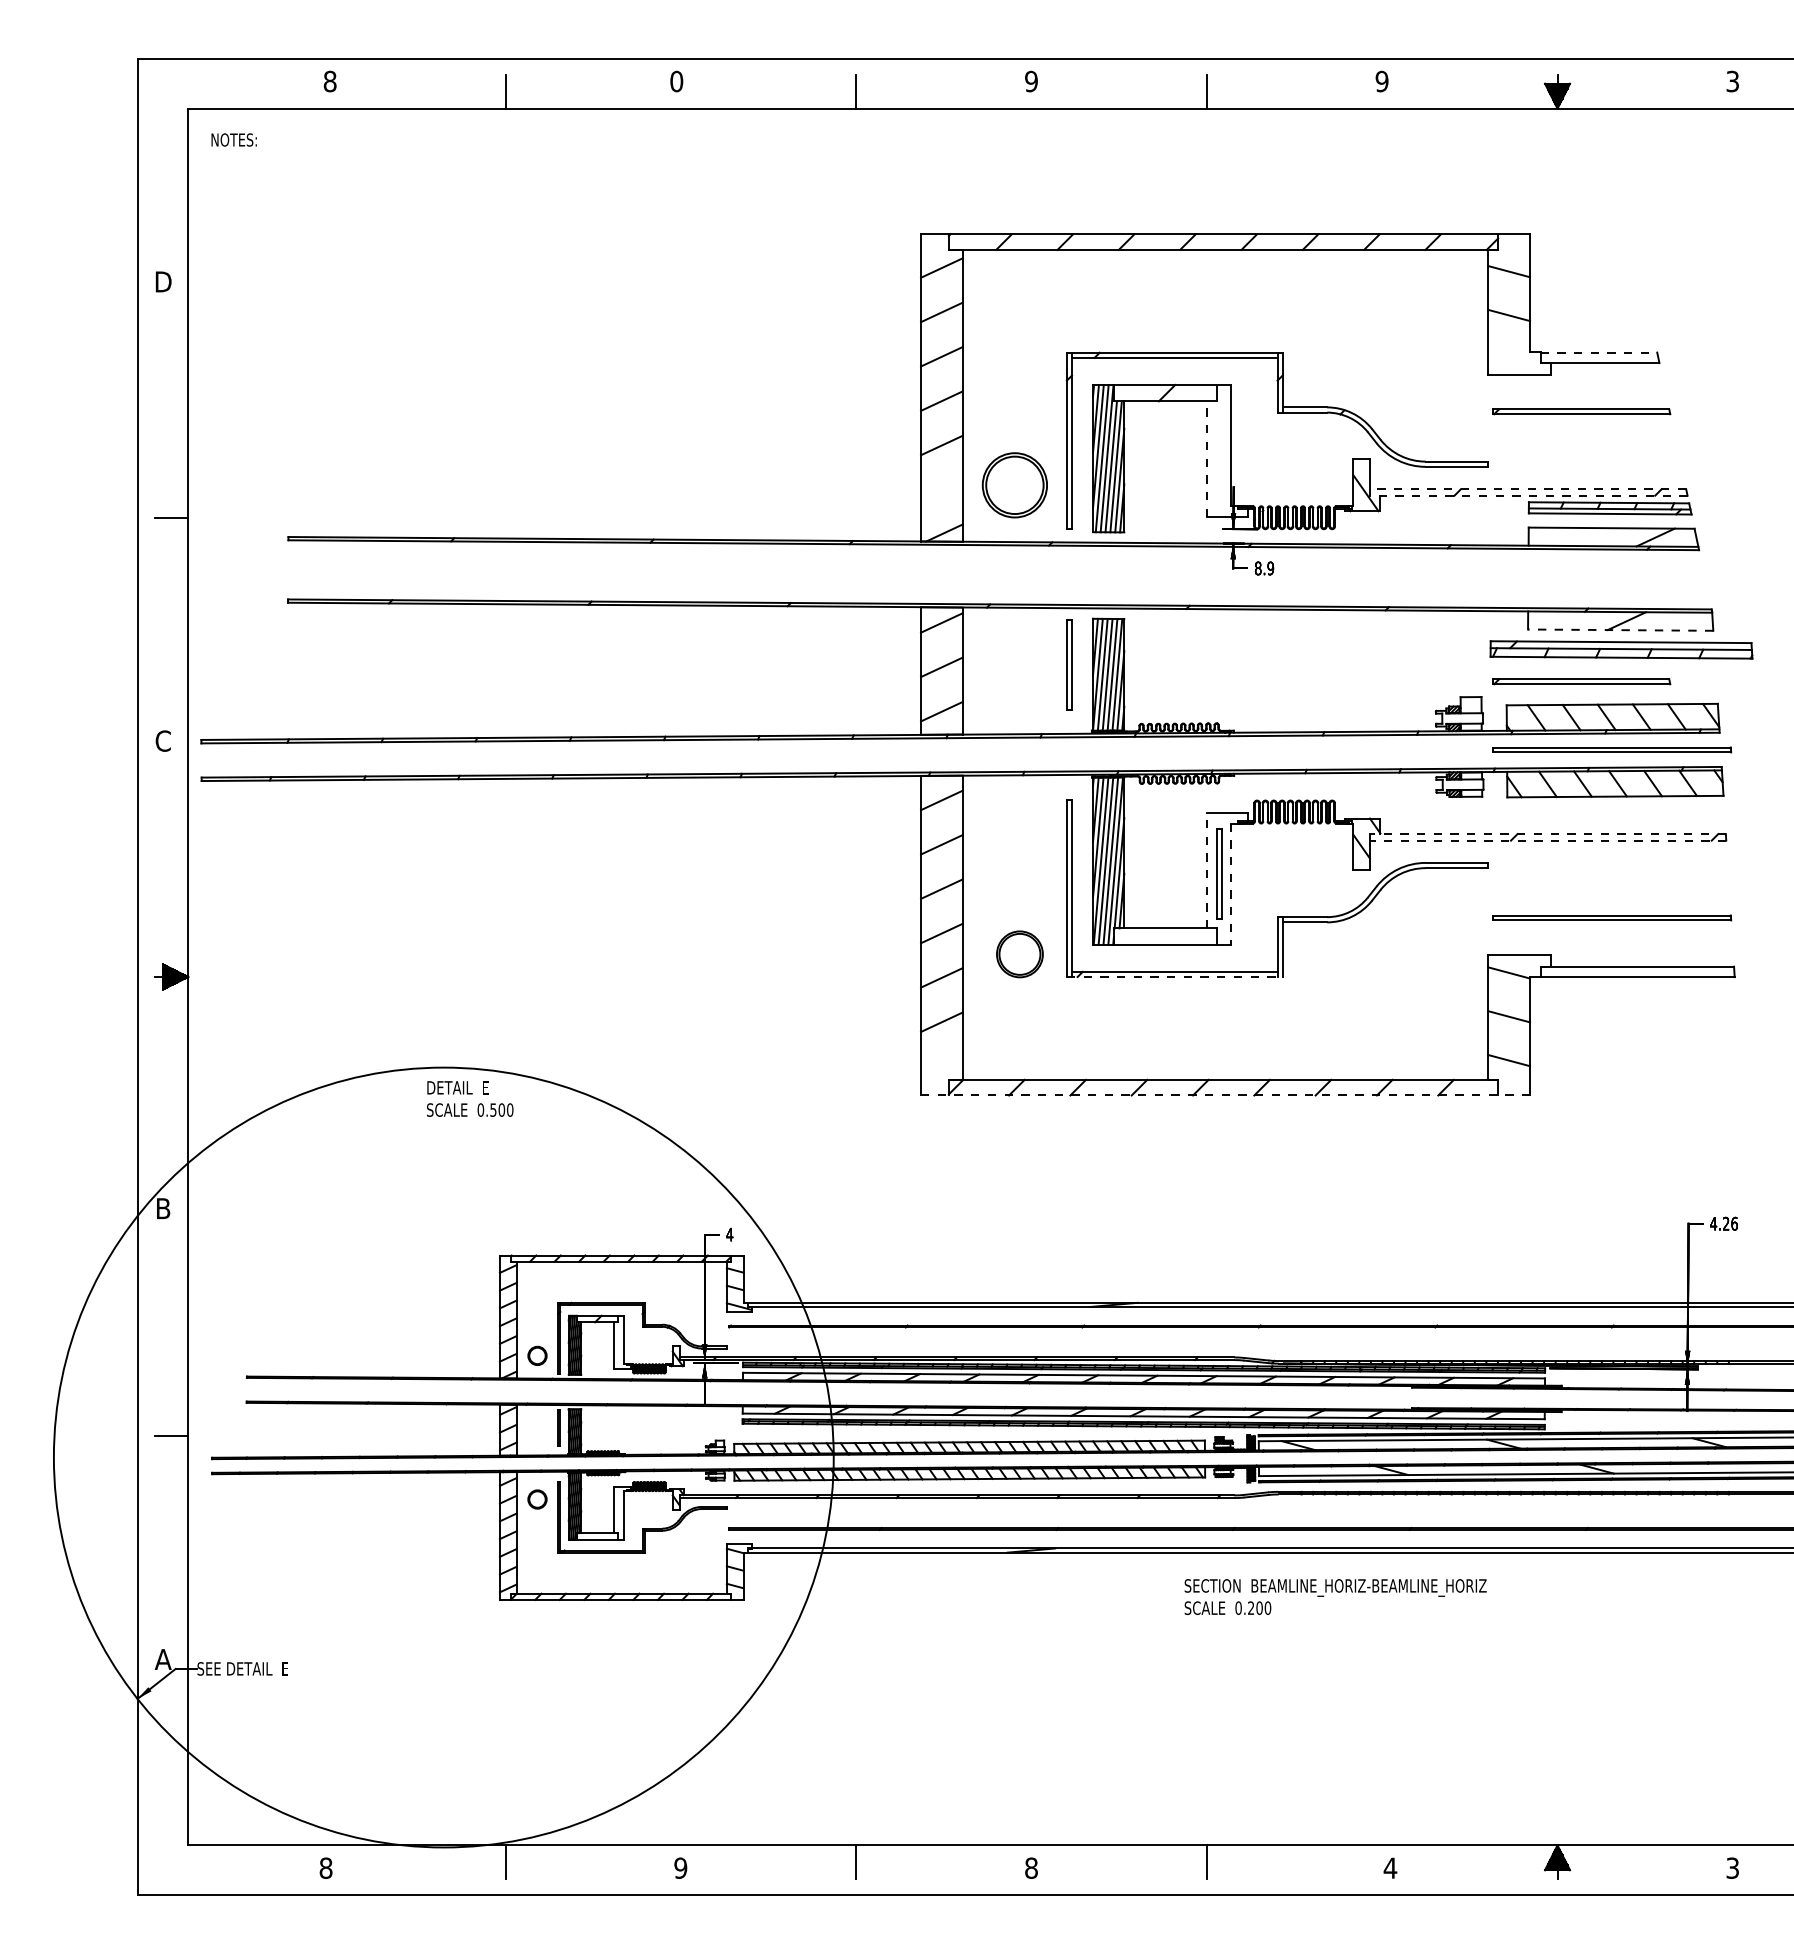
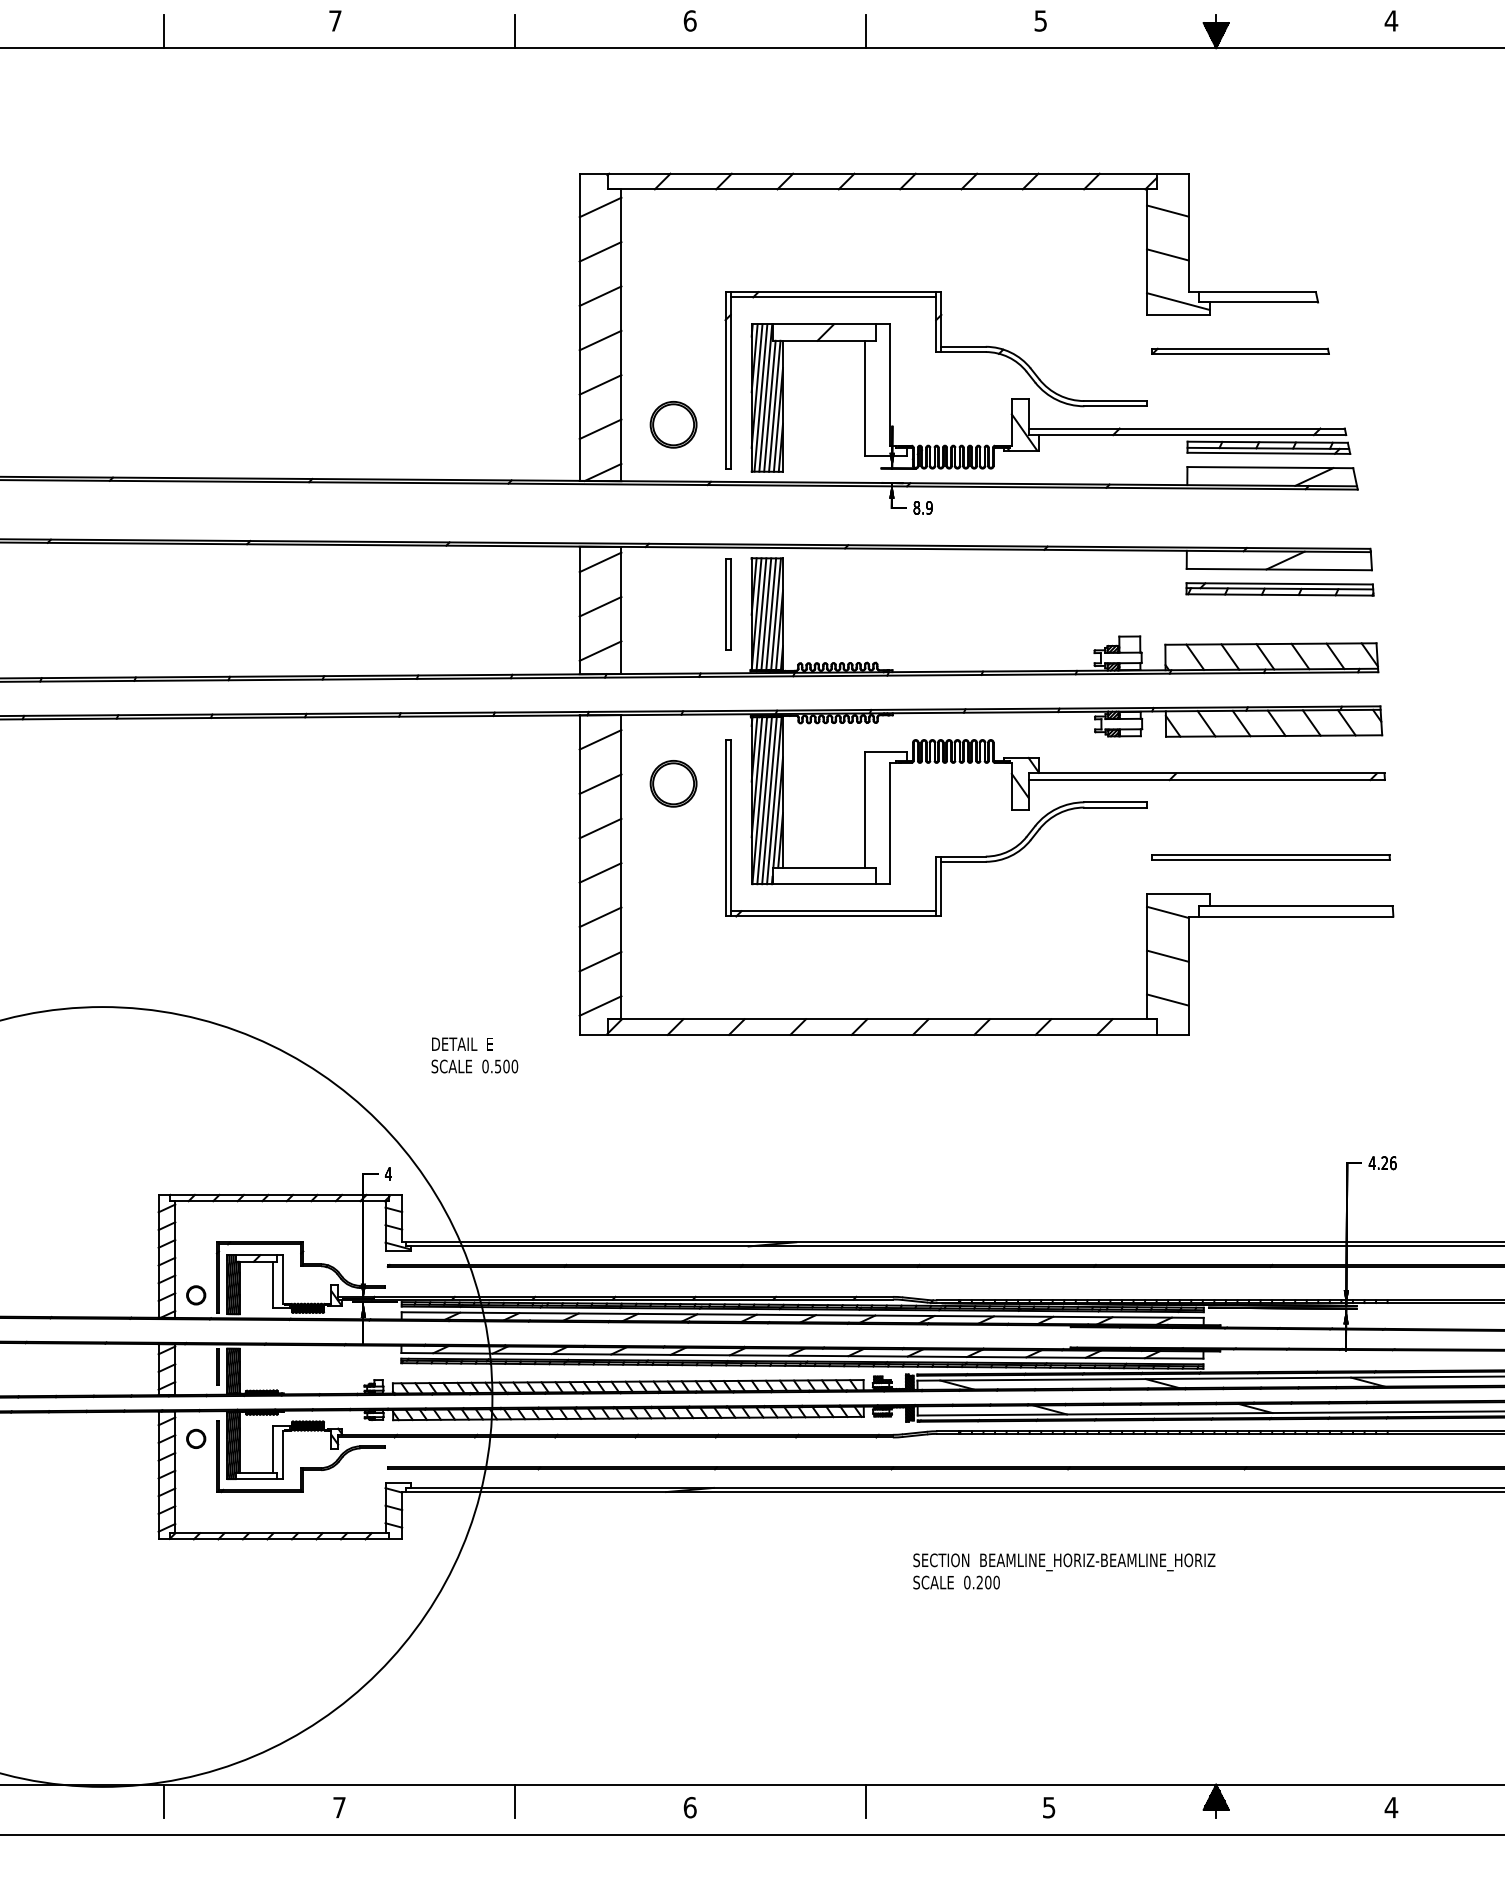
text: (1381, 80) -> (1040, 19), 9 -> 5
text: (676, 81) -> (335, 20), 0 -> 7
text: (1031, 81) -> (690, 20), 9 -> 6
text: (1732, 81) -> (1391, 20), 3 -> 4
line: (1599, 352) -> (1258, 291), dashed -> solid
line: (1519, 361) -> (1178, 300), added
line: (1206, 459) -> (865, 398), dashed -> solid
part: (1014, 485) -> (673, 424), size x0.71
line: (941, 489) -> (600, 428), added
line: (1527, 489) -> (1186, 428), dashed -> solid
line: (1528, 495) -> (1187, 434), dashed -> solid
line: (1620, 630) -> (1279, 569), dashed -> solid
part: (1620, 649) -> (1279, 588), size x0.71
part: (1581, 681) -> (1240, 620), removed
part: (1612, 749) -> (1271, 688), removed
line: (1547, 834) -> (1206, 773), dashed -> solid
line: (1547, 840) -> (1206, 779), dashed -> solid
line: (1206, 870) -> (865, 809), dashed -> solid
part: (1219, 873) -> (878, 812), removed
line: (1231, 884) -> (890, 823), dashed -> solid
part: (1019, 954) -> (673, 783), moved
line: (1174, 977) -> (833, 916), dashed -> solid
line: (941, 1066) -> (600, 1005), added
line: (1225, 1095) -> (884, 1034), dashed -> solid
text: (470, 1098) -> (475, 1054), moved
text: (1335, 1596) -> (1064, 1570), moved
text: (680, 1867) -> (339, 1806), 9 -> 7
text: (1031, 1867) -> (690, 1806), 8 -> 6
text: (1390, 1867) -> (1049, 1806), 4 -> 5
text: (1732, 1867) -> (1391, 1806), 3 -> 4

